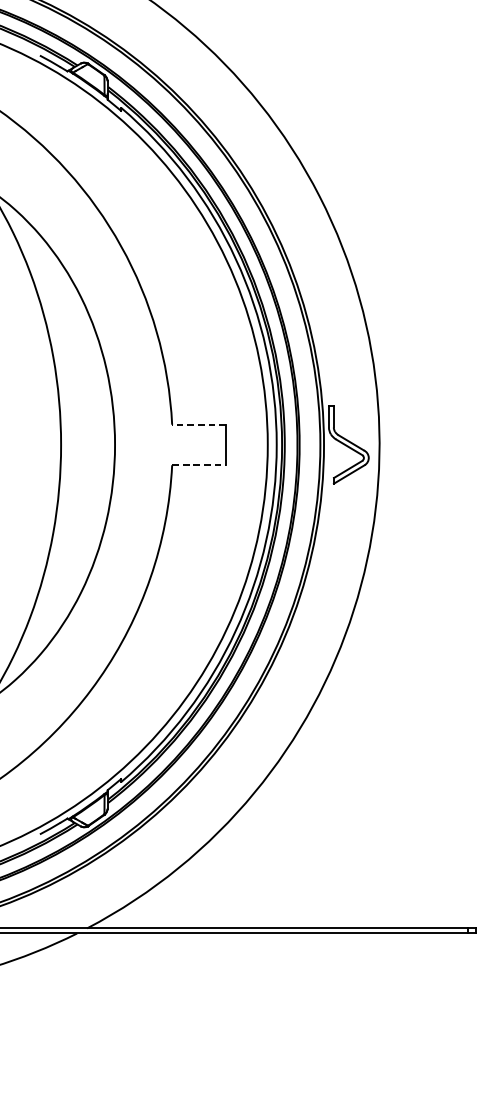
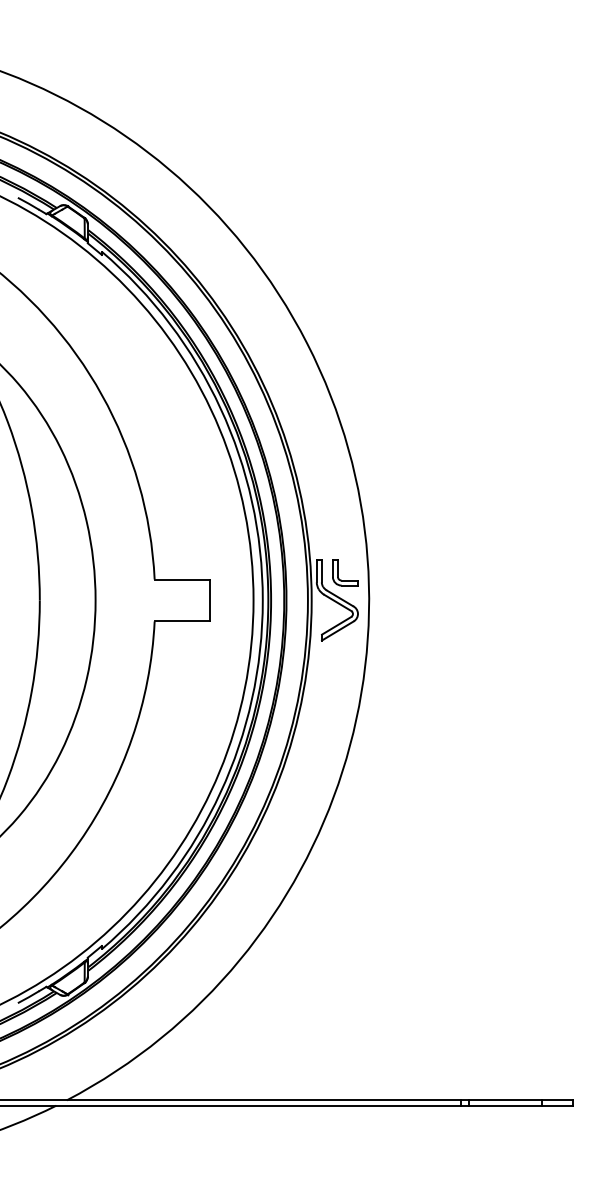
part: (349, 417) -> (338, 572), added
line: (199, 424) -> (182, 579), dashed -> solid
line: (199, 465) -> (182, 621), dashed -> solid

